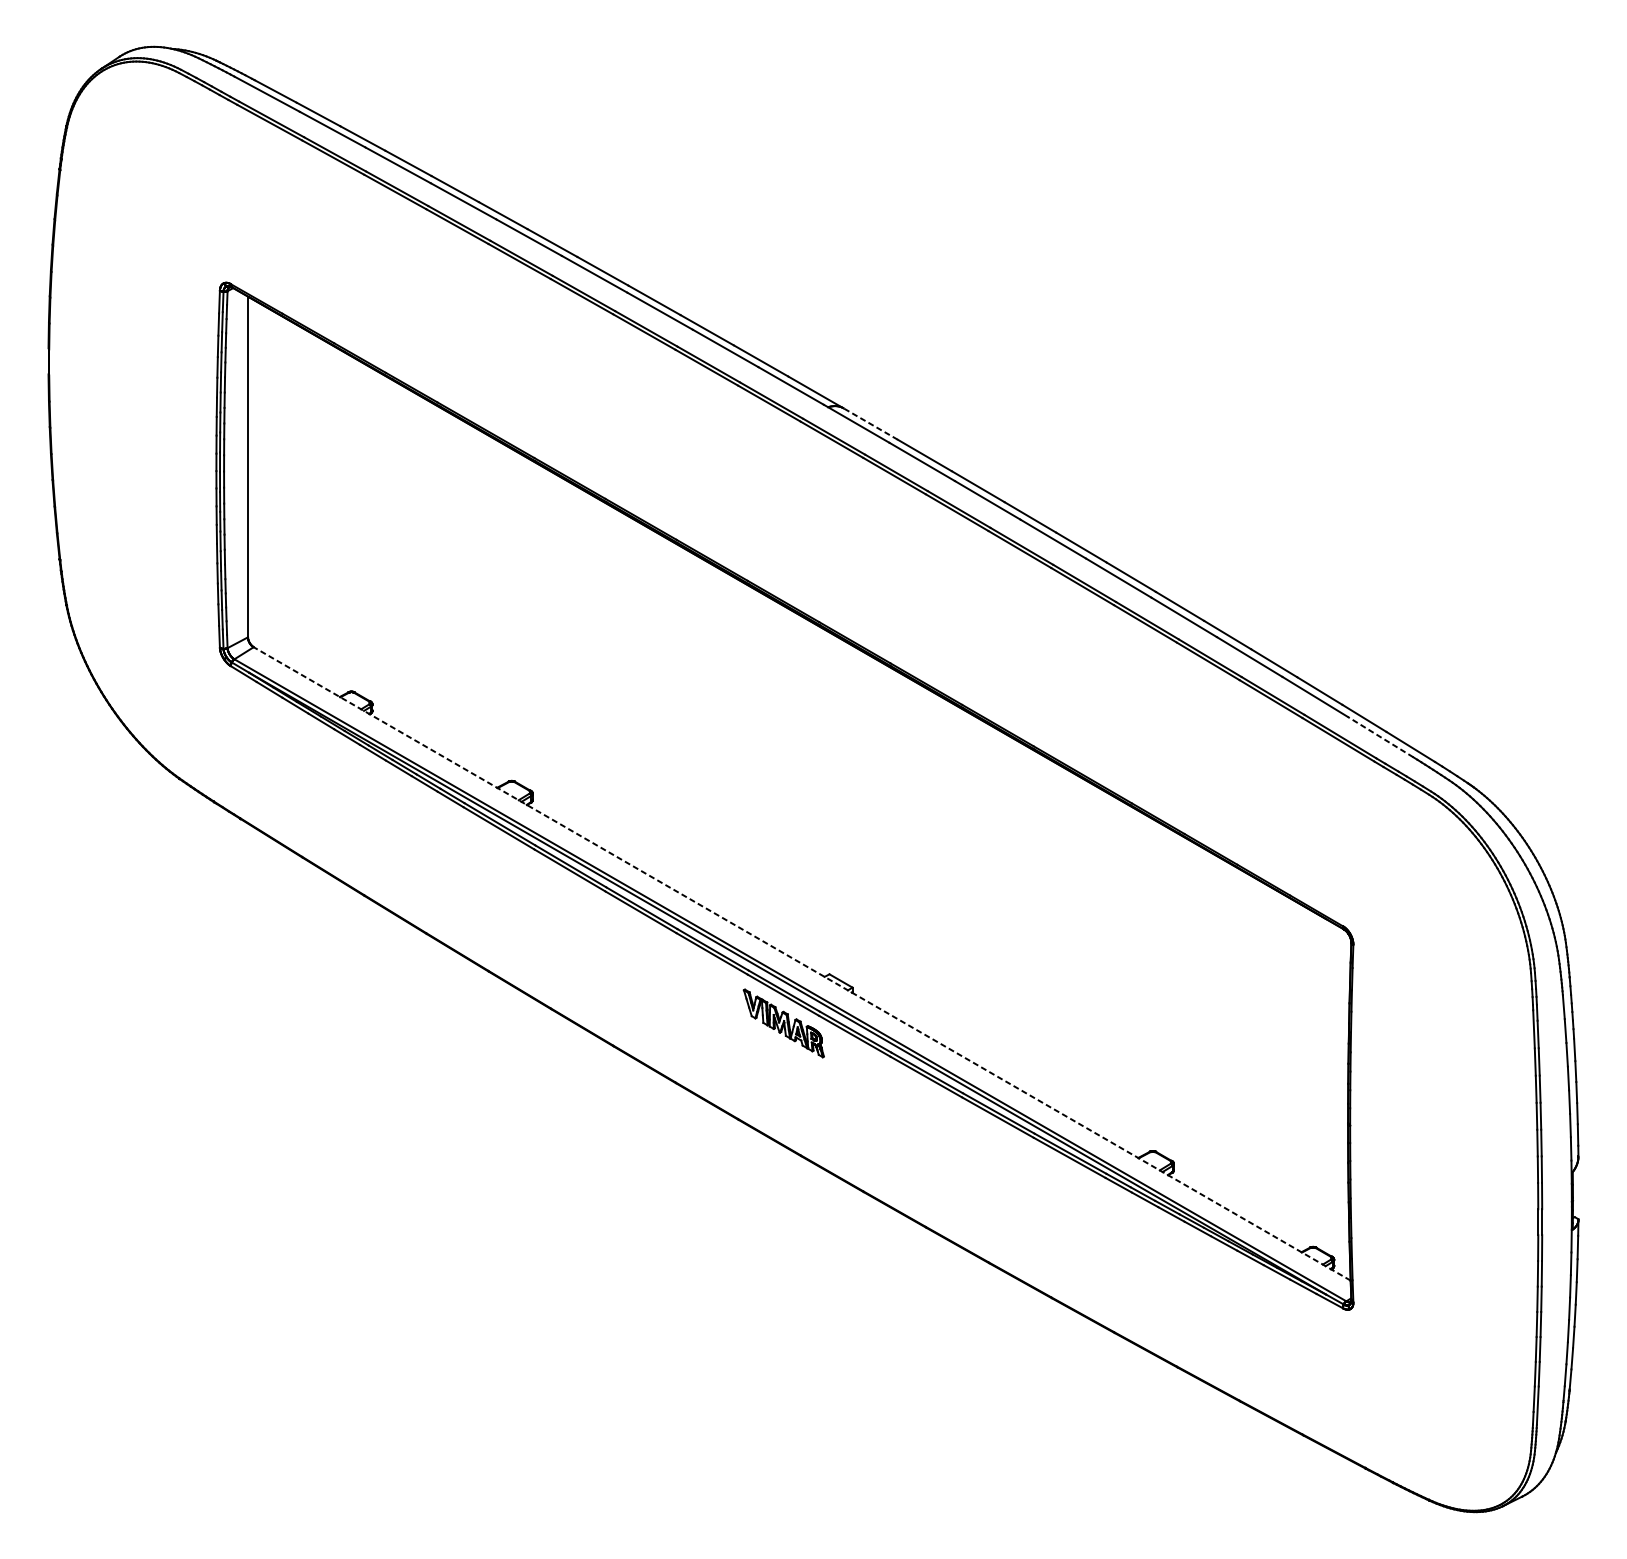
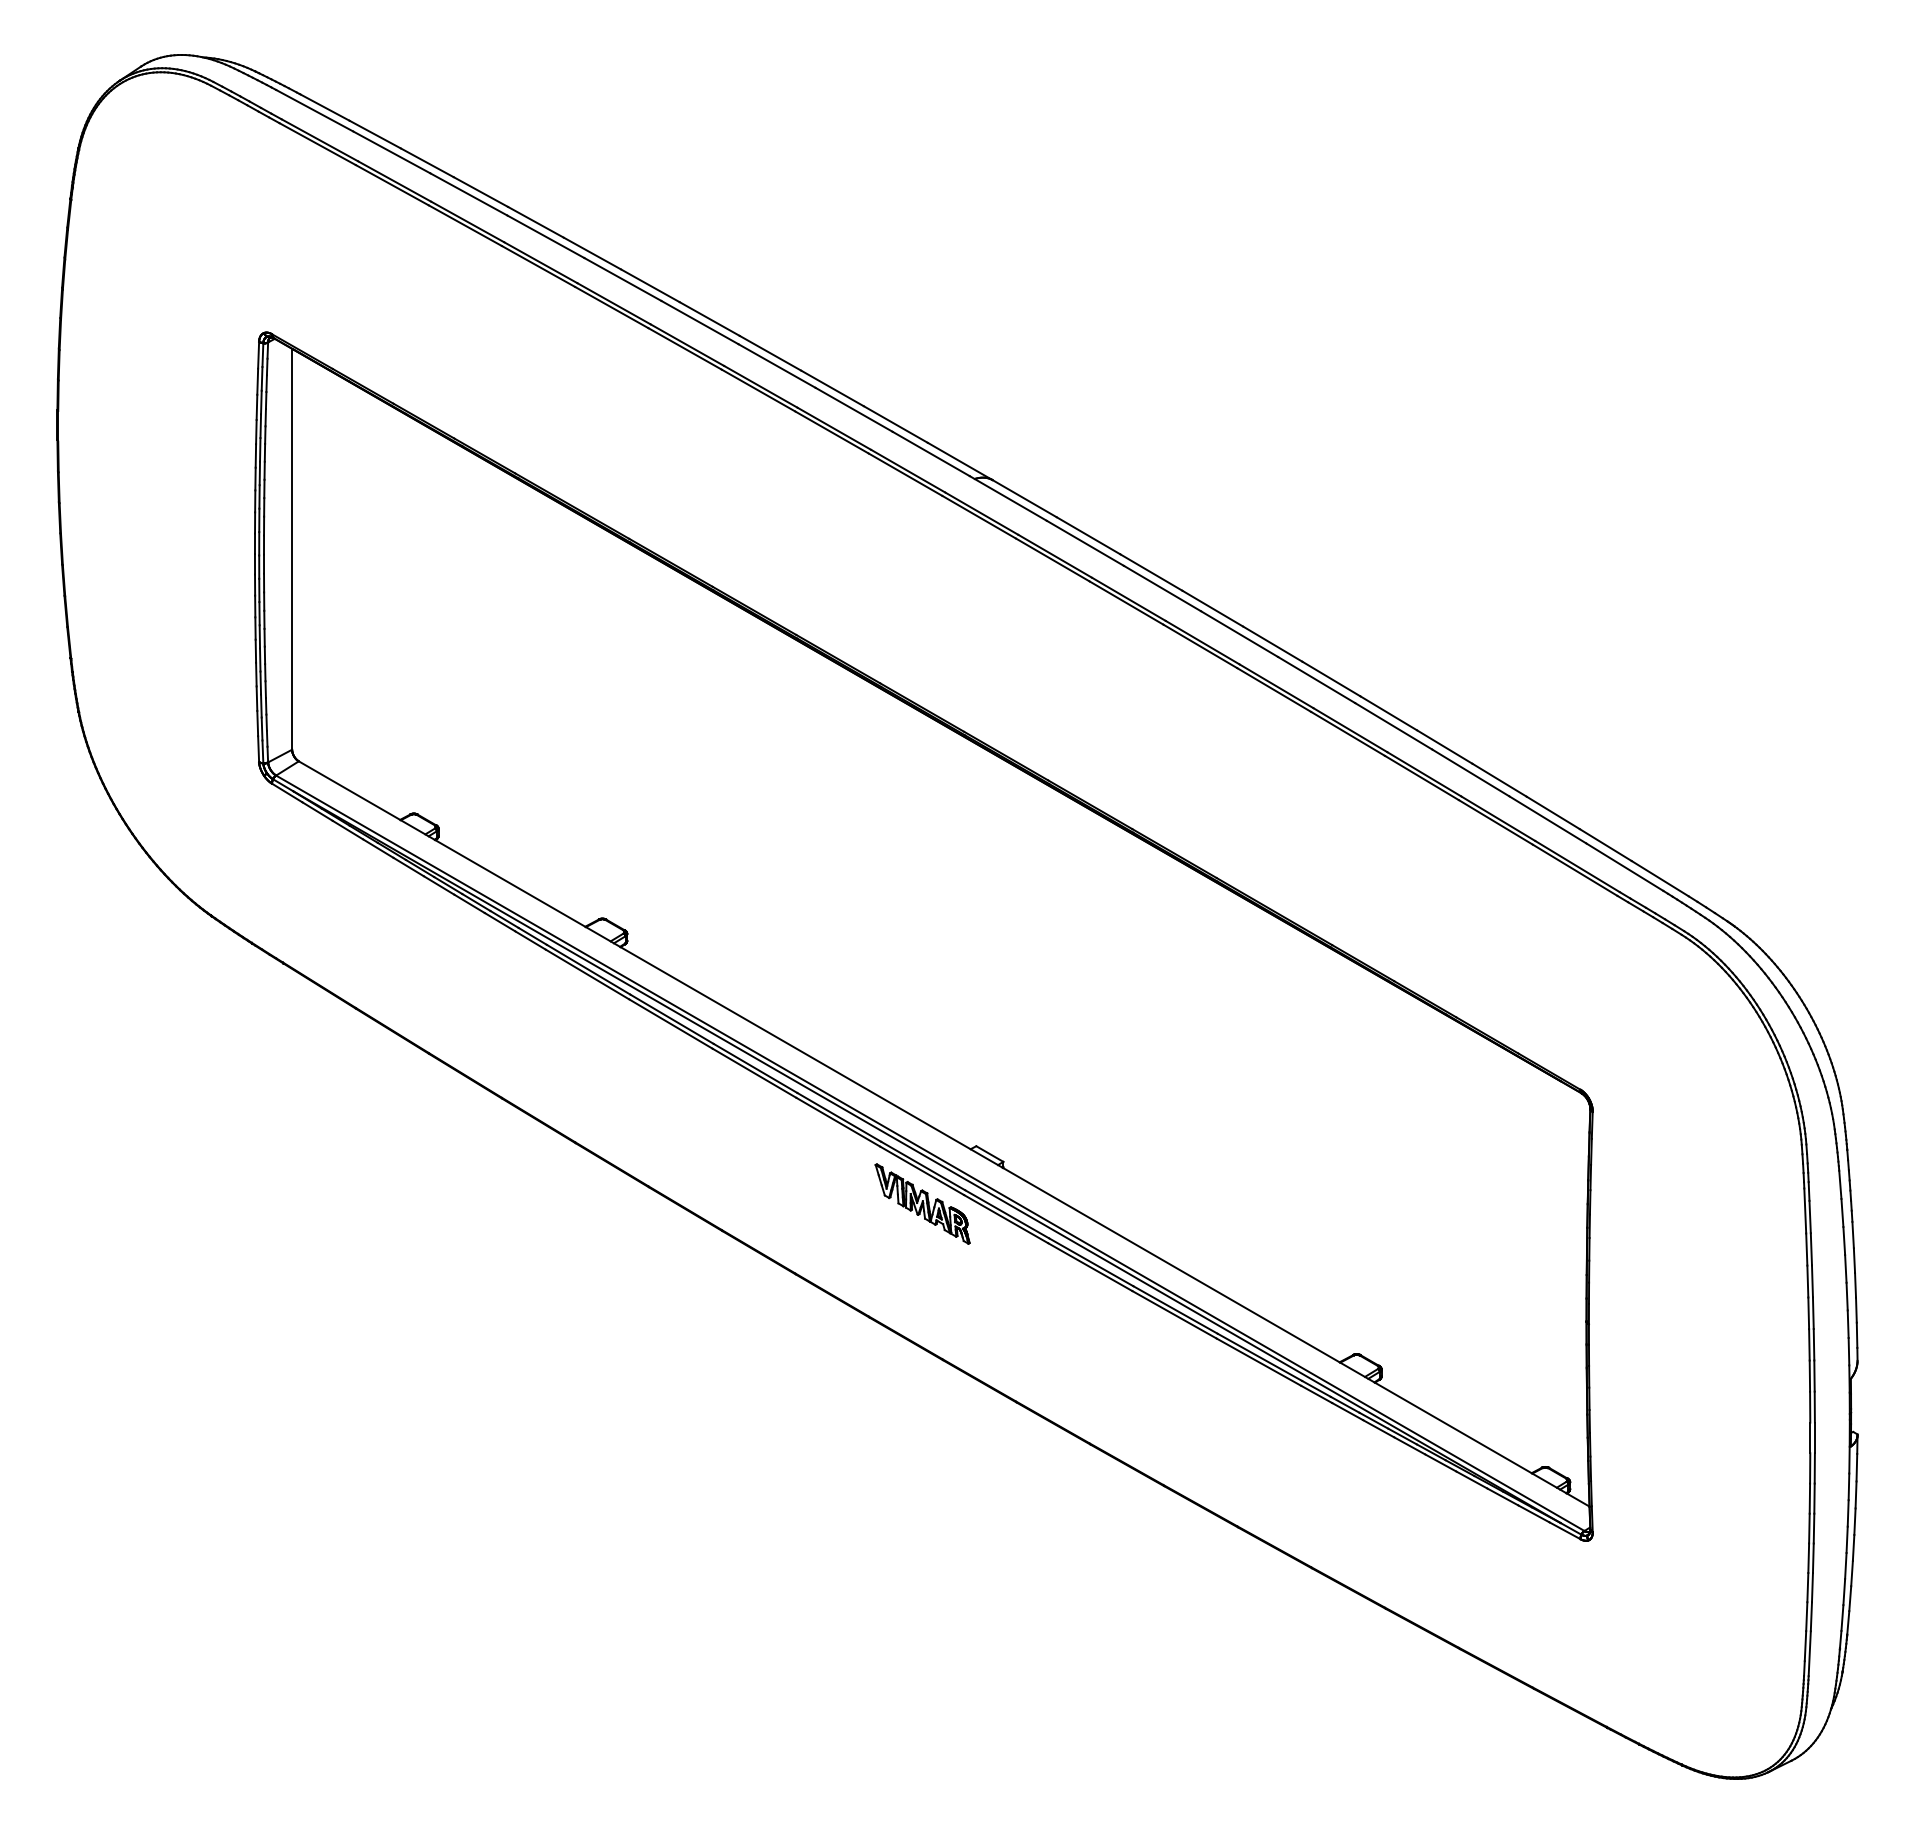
line: (870, 423) -> (1024, 498), dashed -> solid
line: (1380, 736) -> (1624, 866), dashed -> solid
line: (801, 963) -> (943, 1133), dashed -> solid

